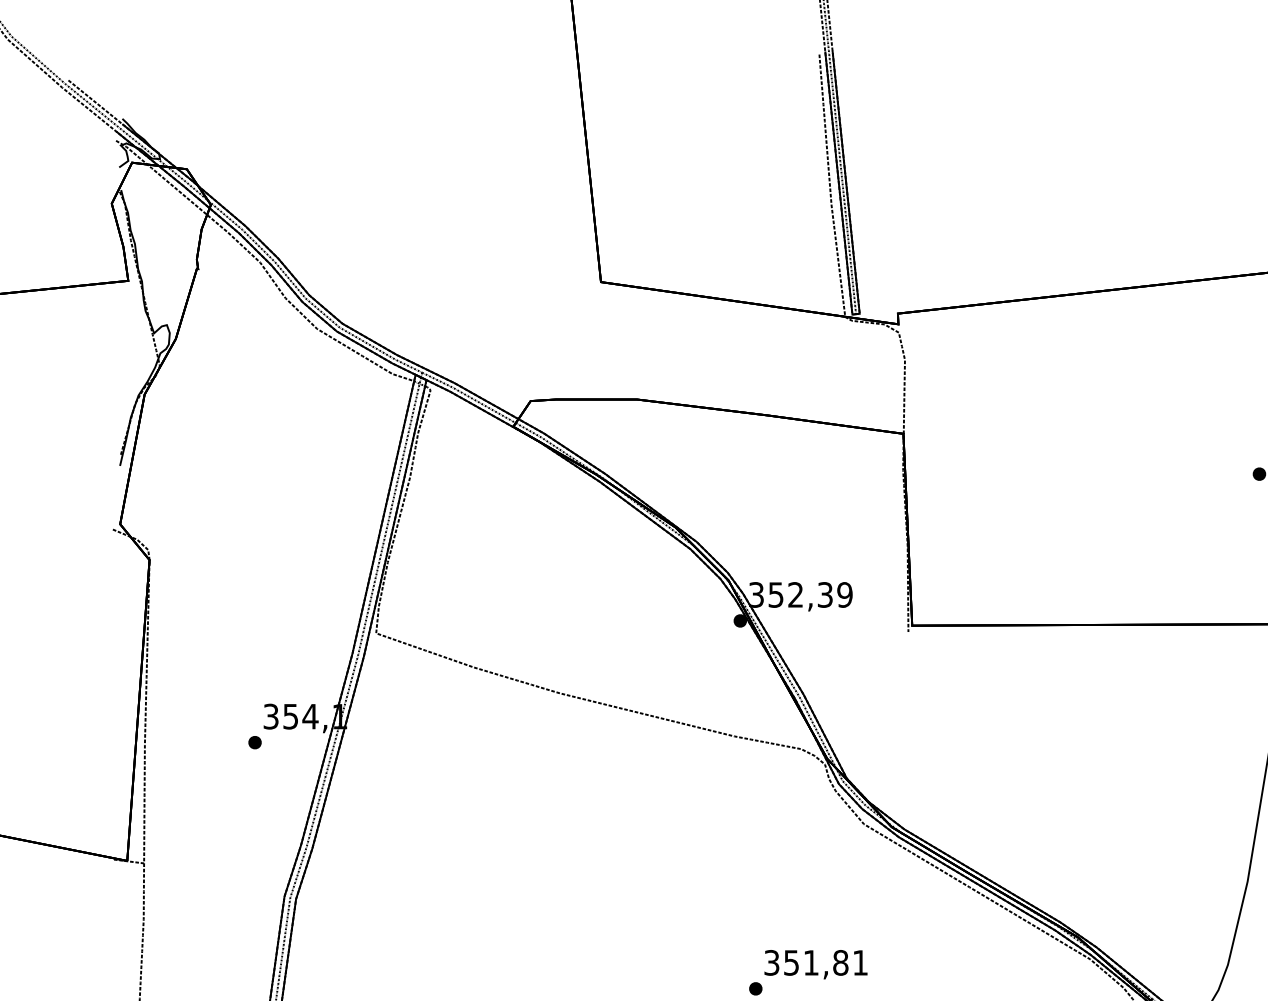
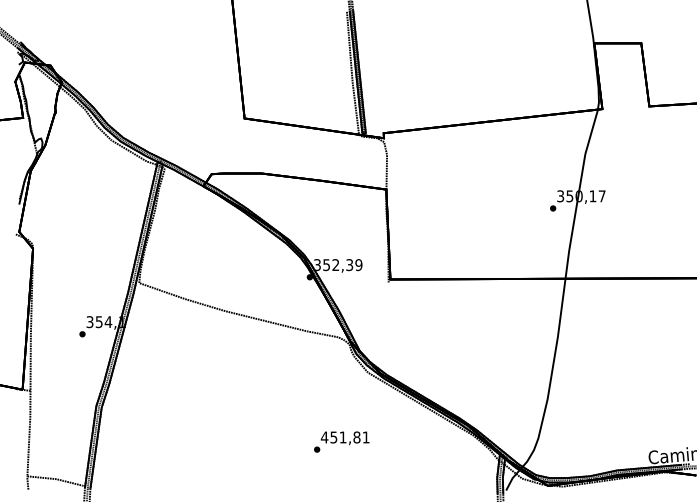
text: (771, 962) -> (324, 437), 351,81 -> 451,81

